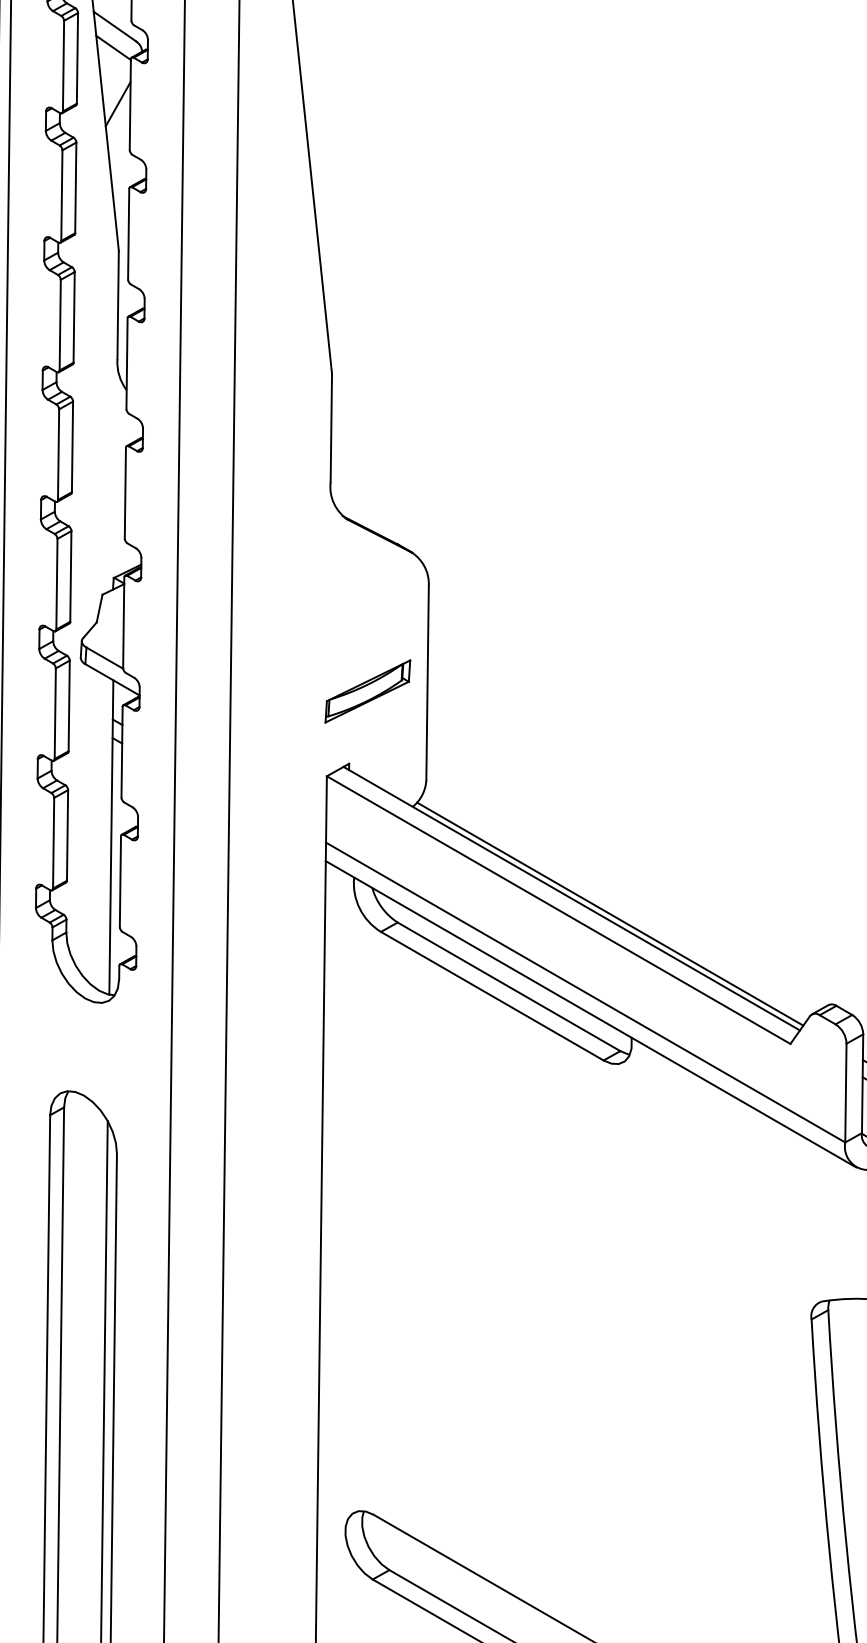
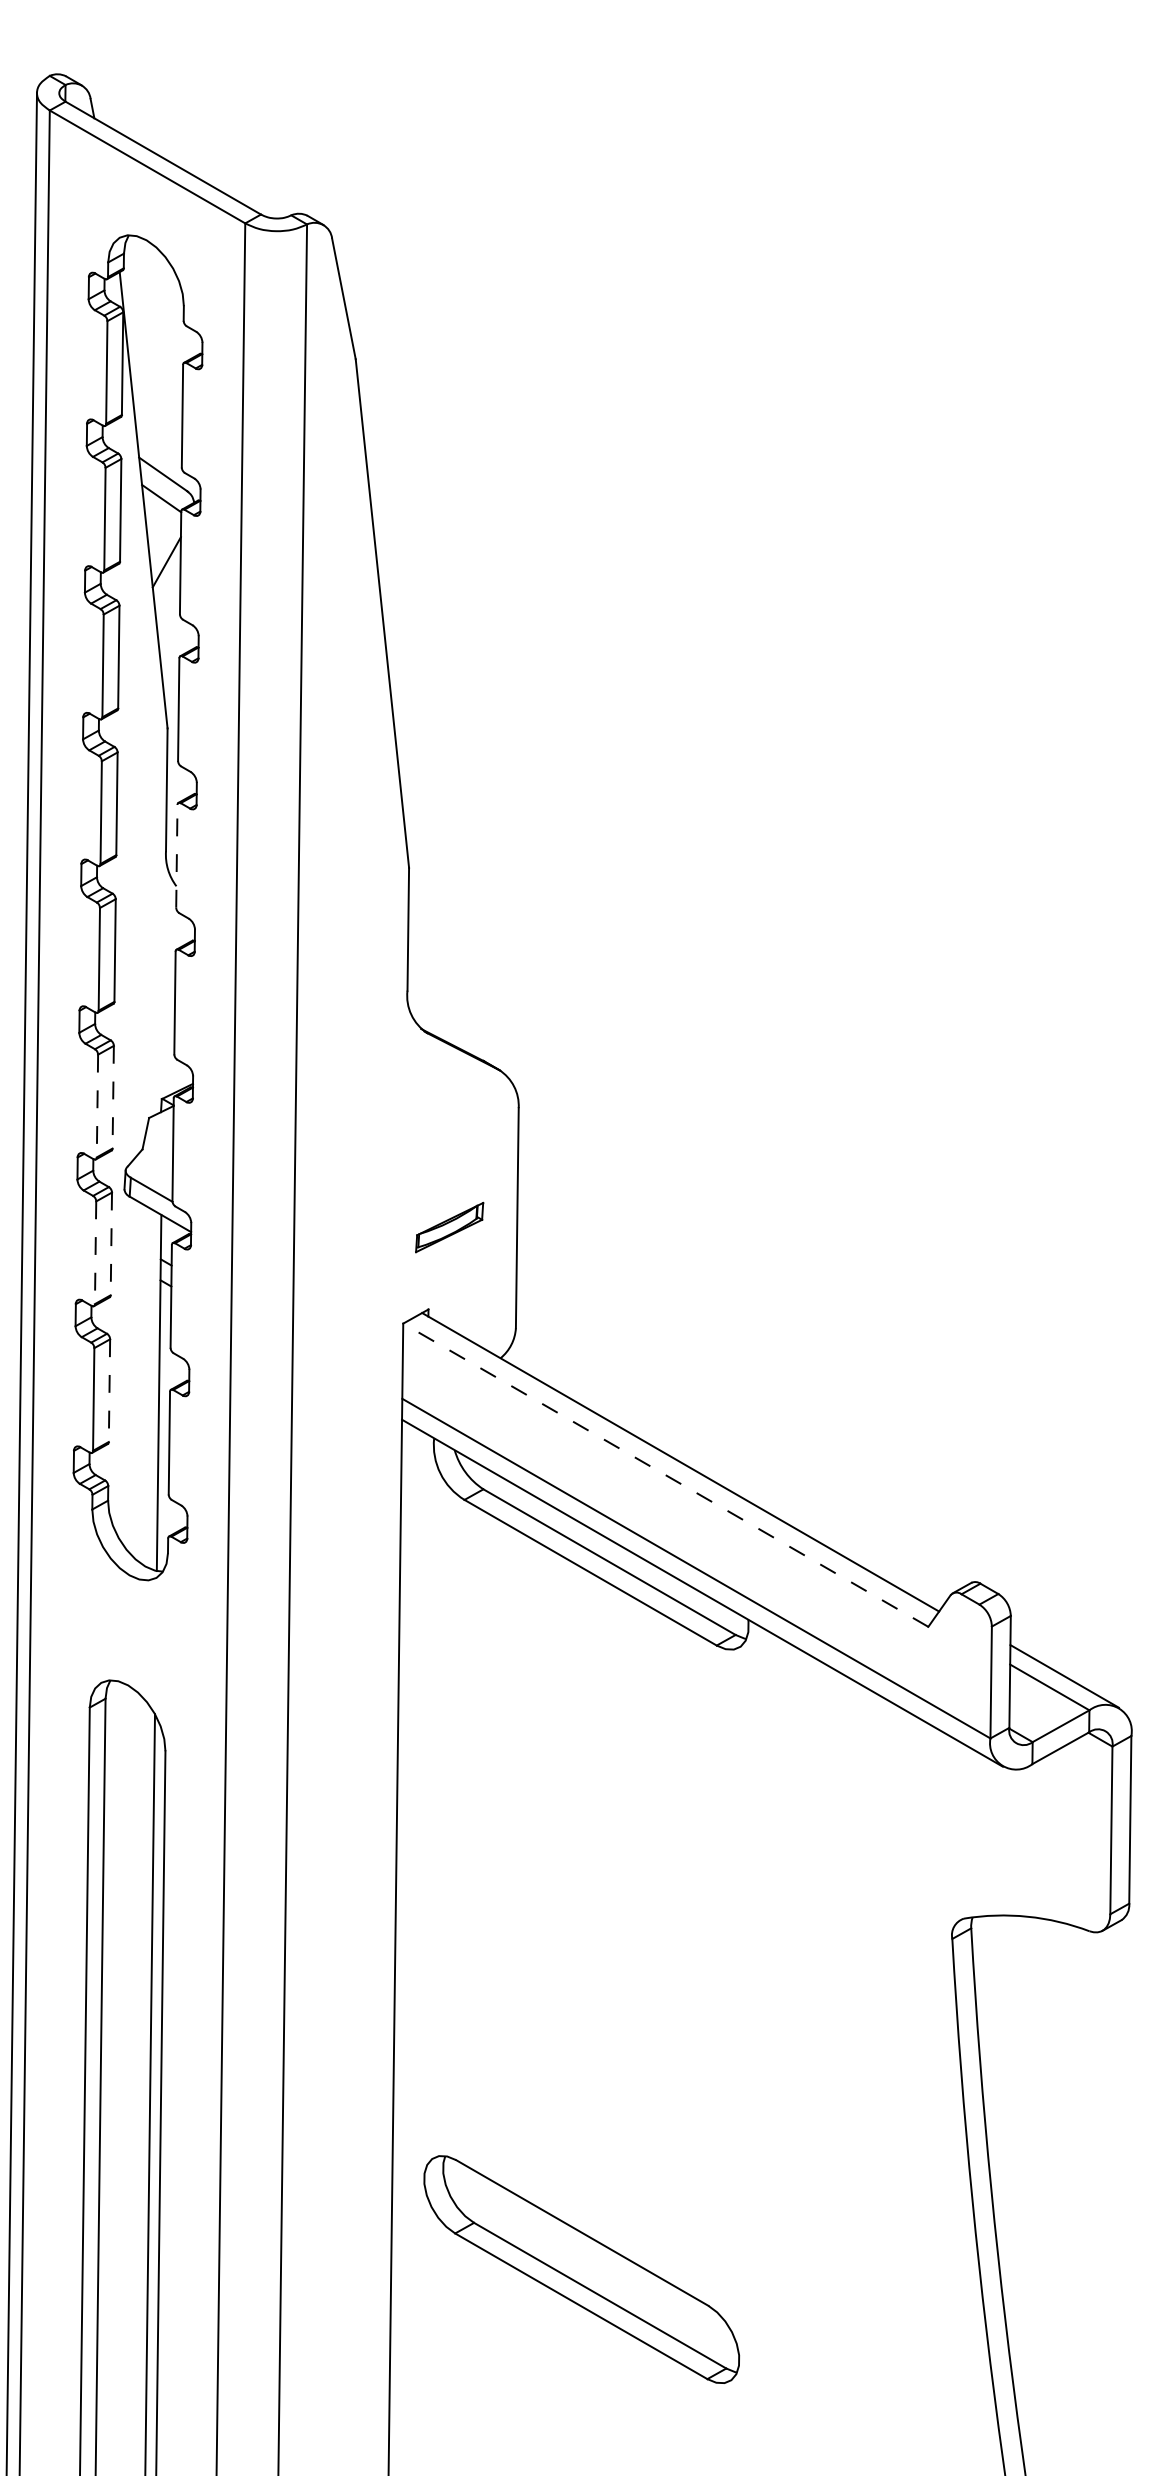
line: (126, 363) -> (176, 855), solid -> dashed
line: (71, 576) -> (113, 1097), solid -> dashed
line: (56, 584) -> (97, 1106), solid -> dashed
part: (367, 691) -> (449, 1227), size x0.7
line: (69, 706) -> (111, 1244), solid -> dashed
line: (55, 714) -> (95, 1253), solid -> dashed
line: (67, 836) -> (109, 1391), solid -> dashed
line: (558, 909) -> (665, 1474), solid -> dashed
line: (609, 913) -> (723, 1479), removed

